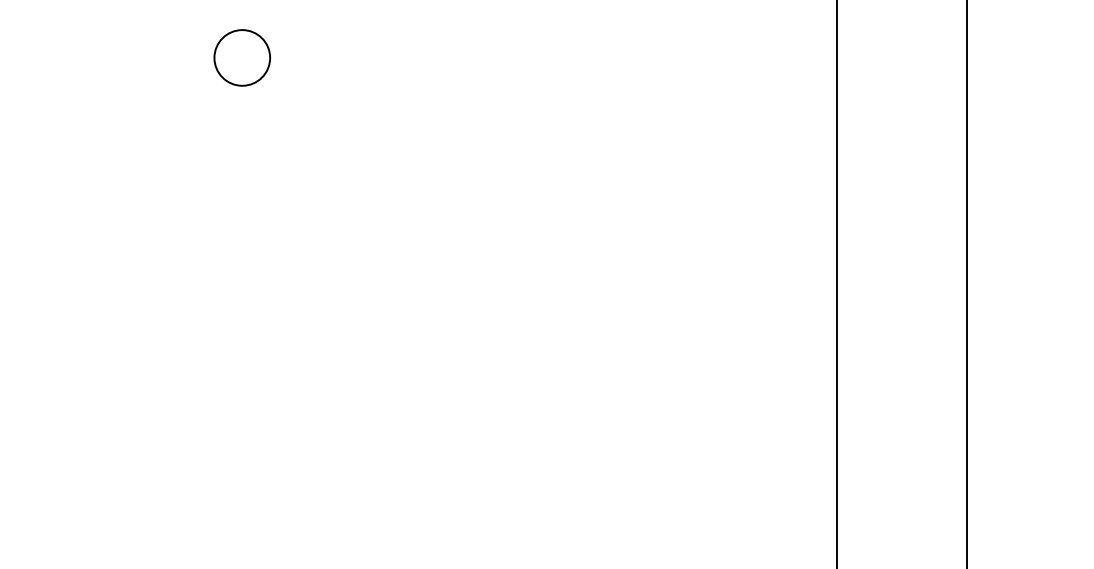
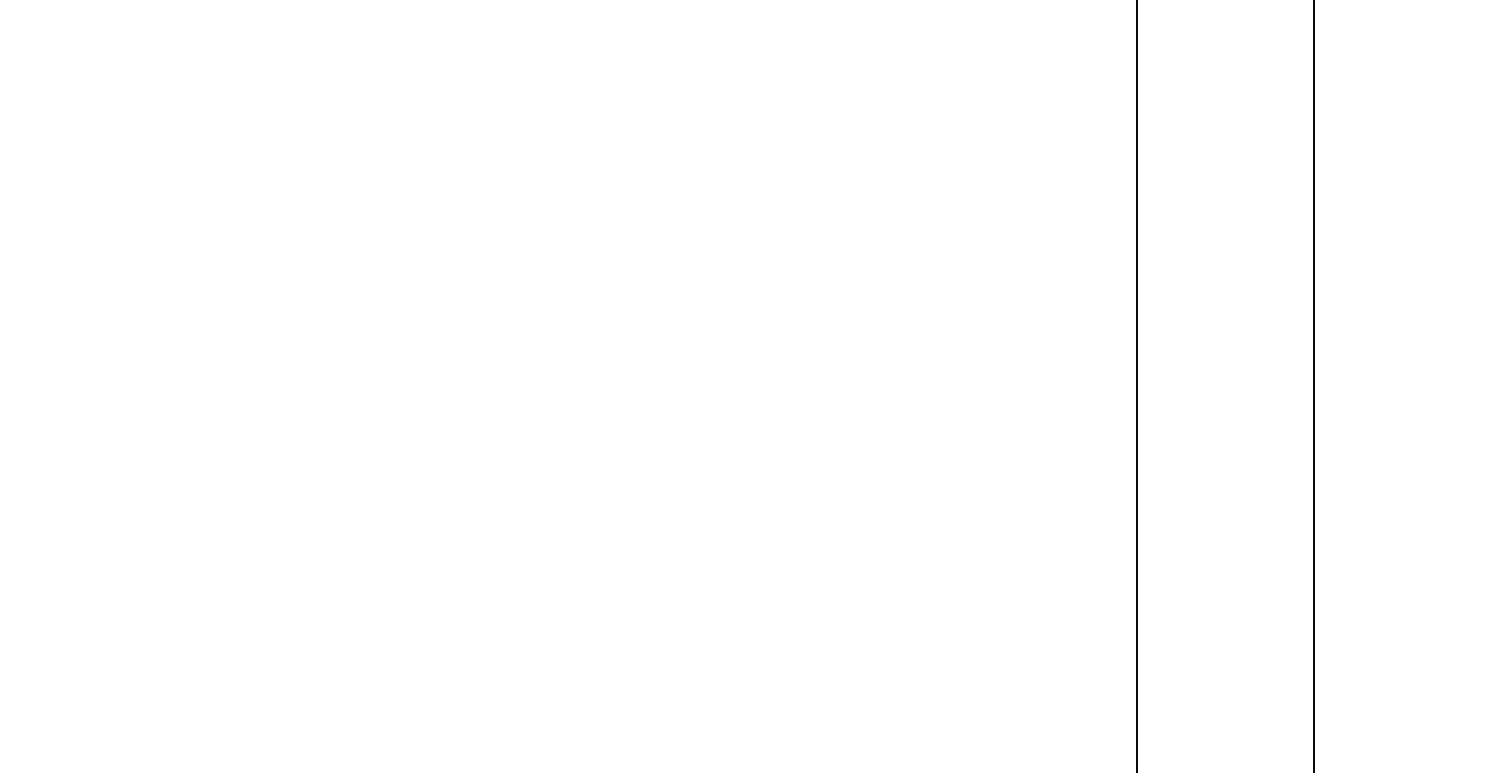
part: (241, 57) -> (328, 78), removed

